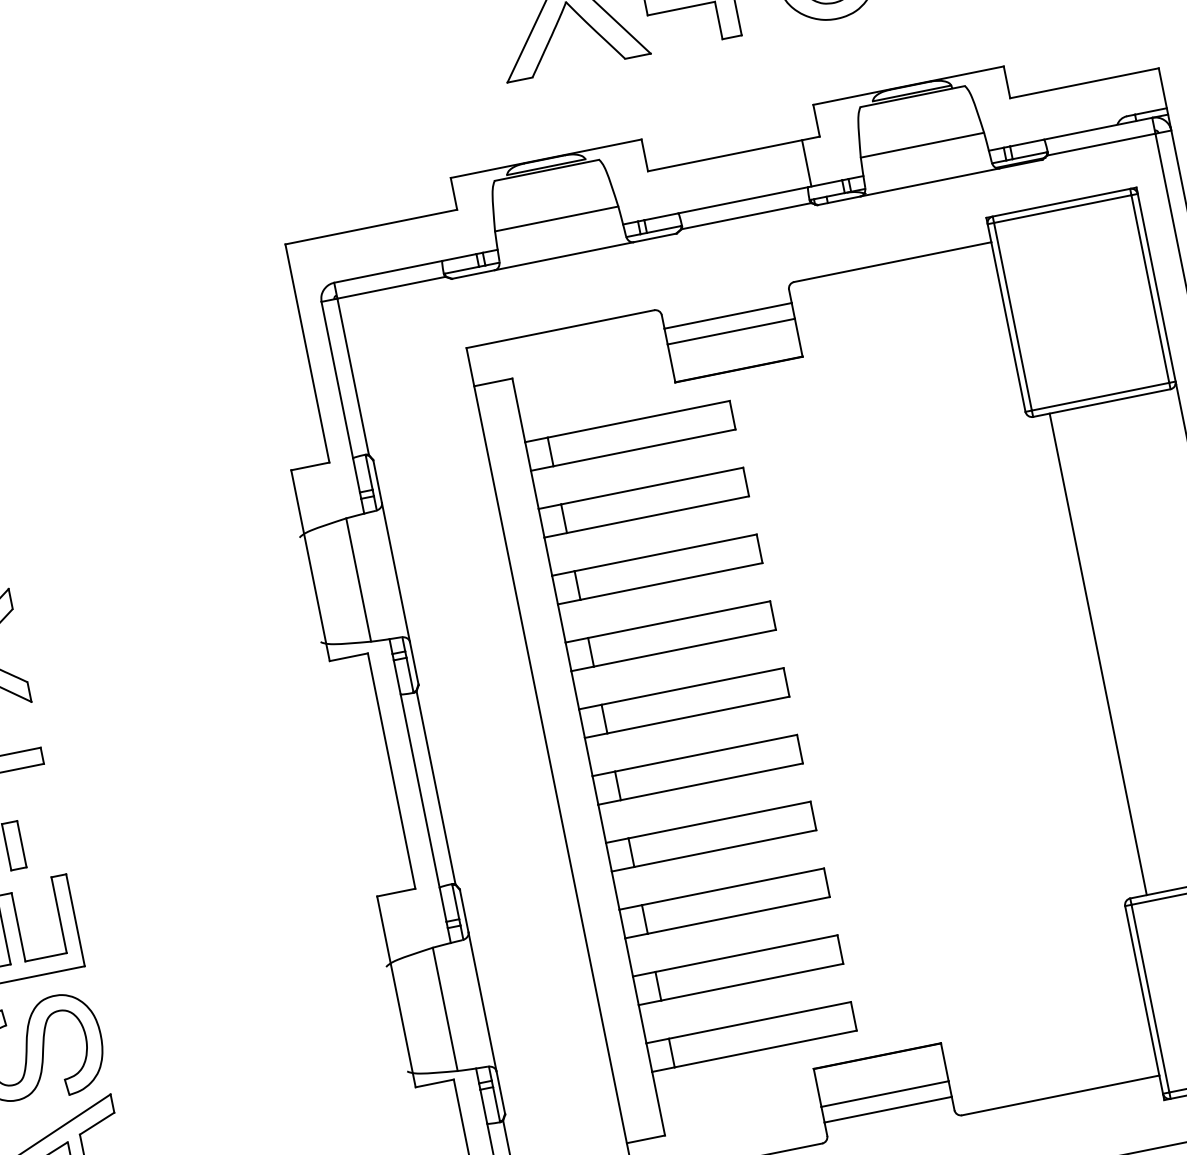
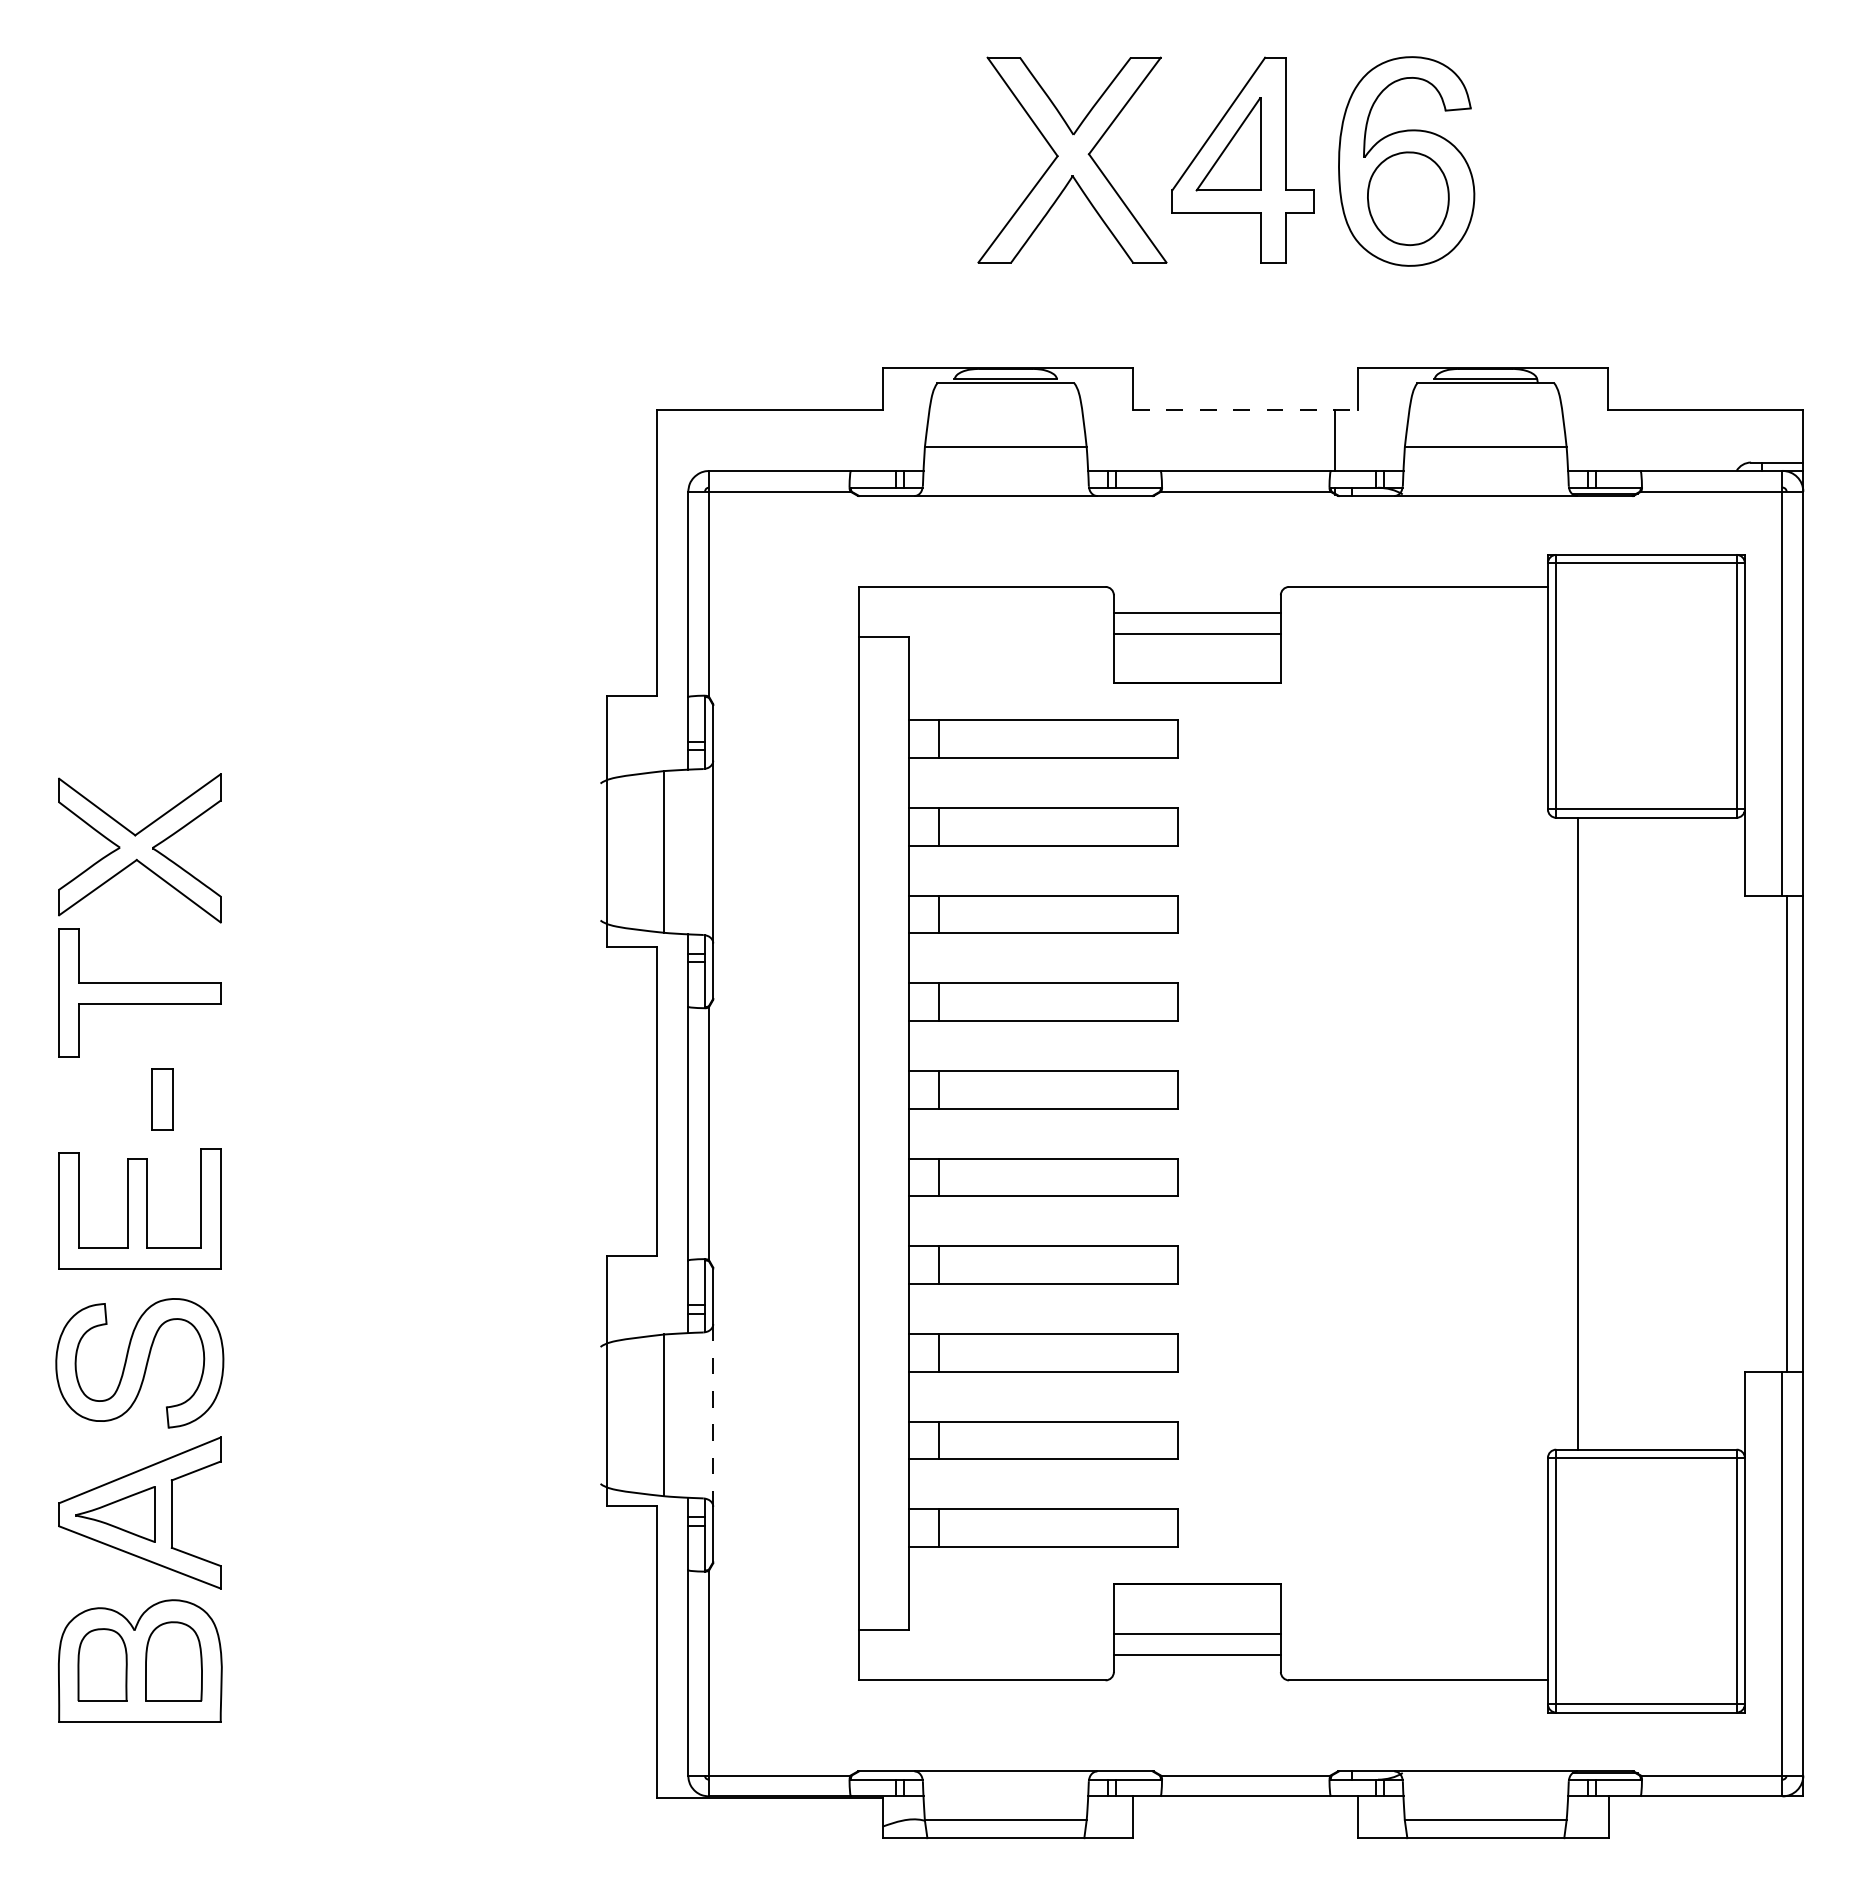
line: (733, 154) -> (1245, 410), solid -> dashed
line: (482, 1001) -> (713, 1415), solid -> dashed

